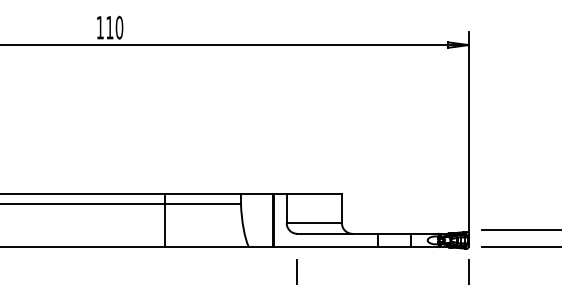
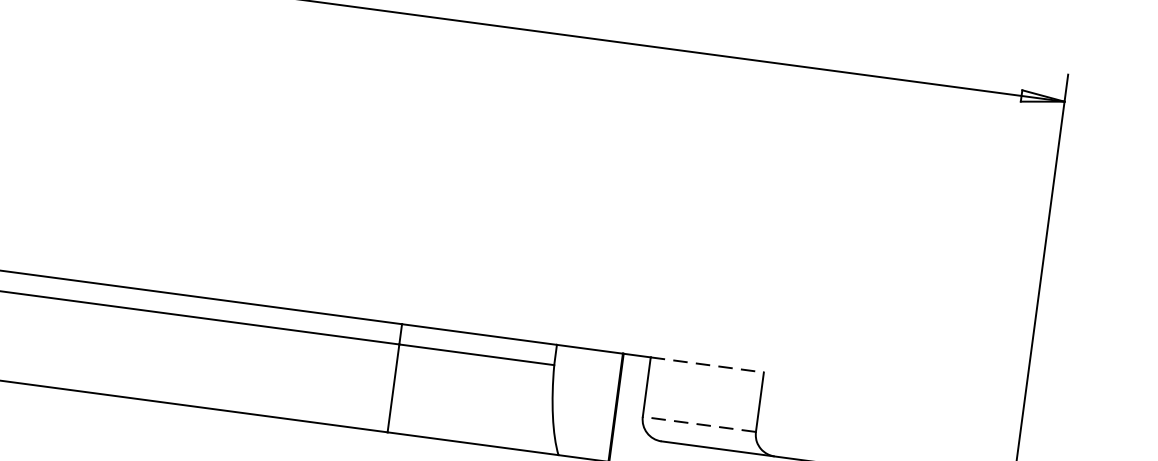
line: (314, 194) -> (707, 365), solid -> dashed
line: (314, 223) -> (699, 424), solid -> dashed

